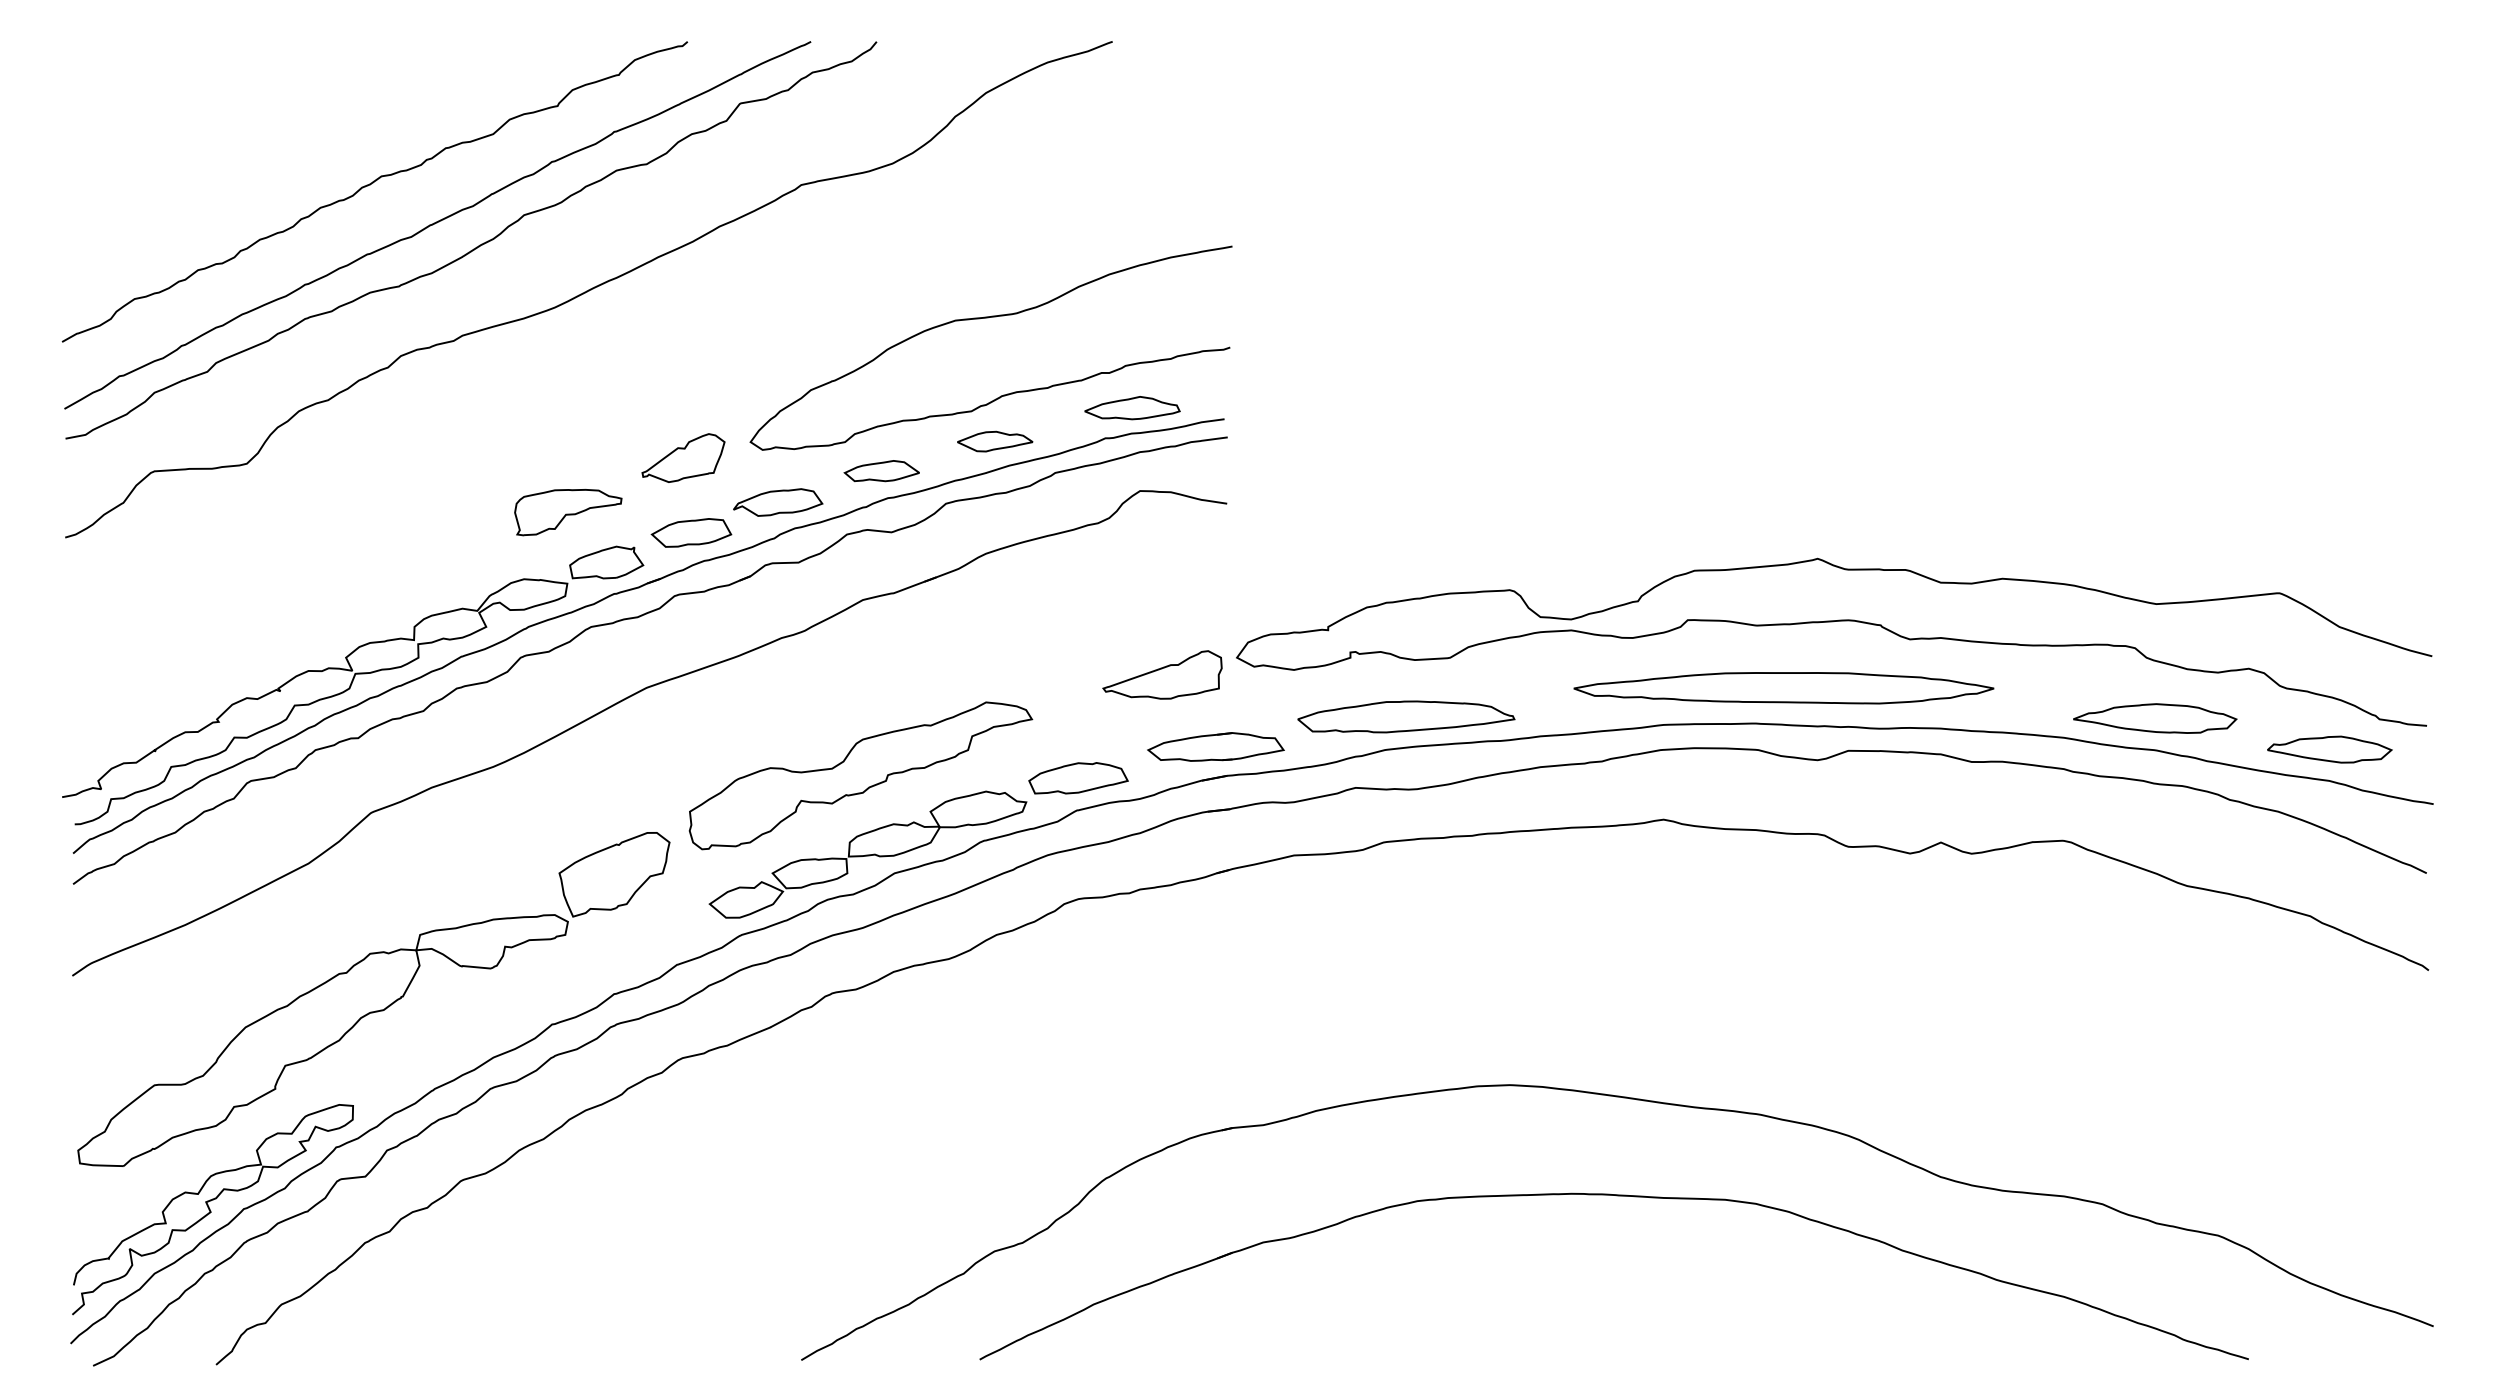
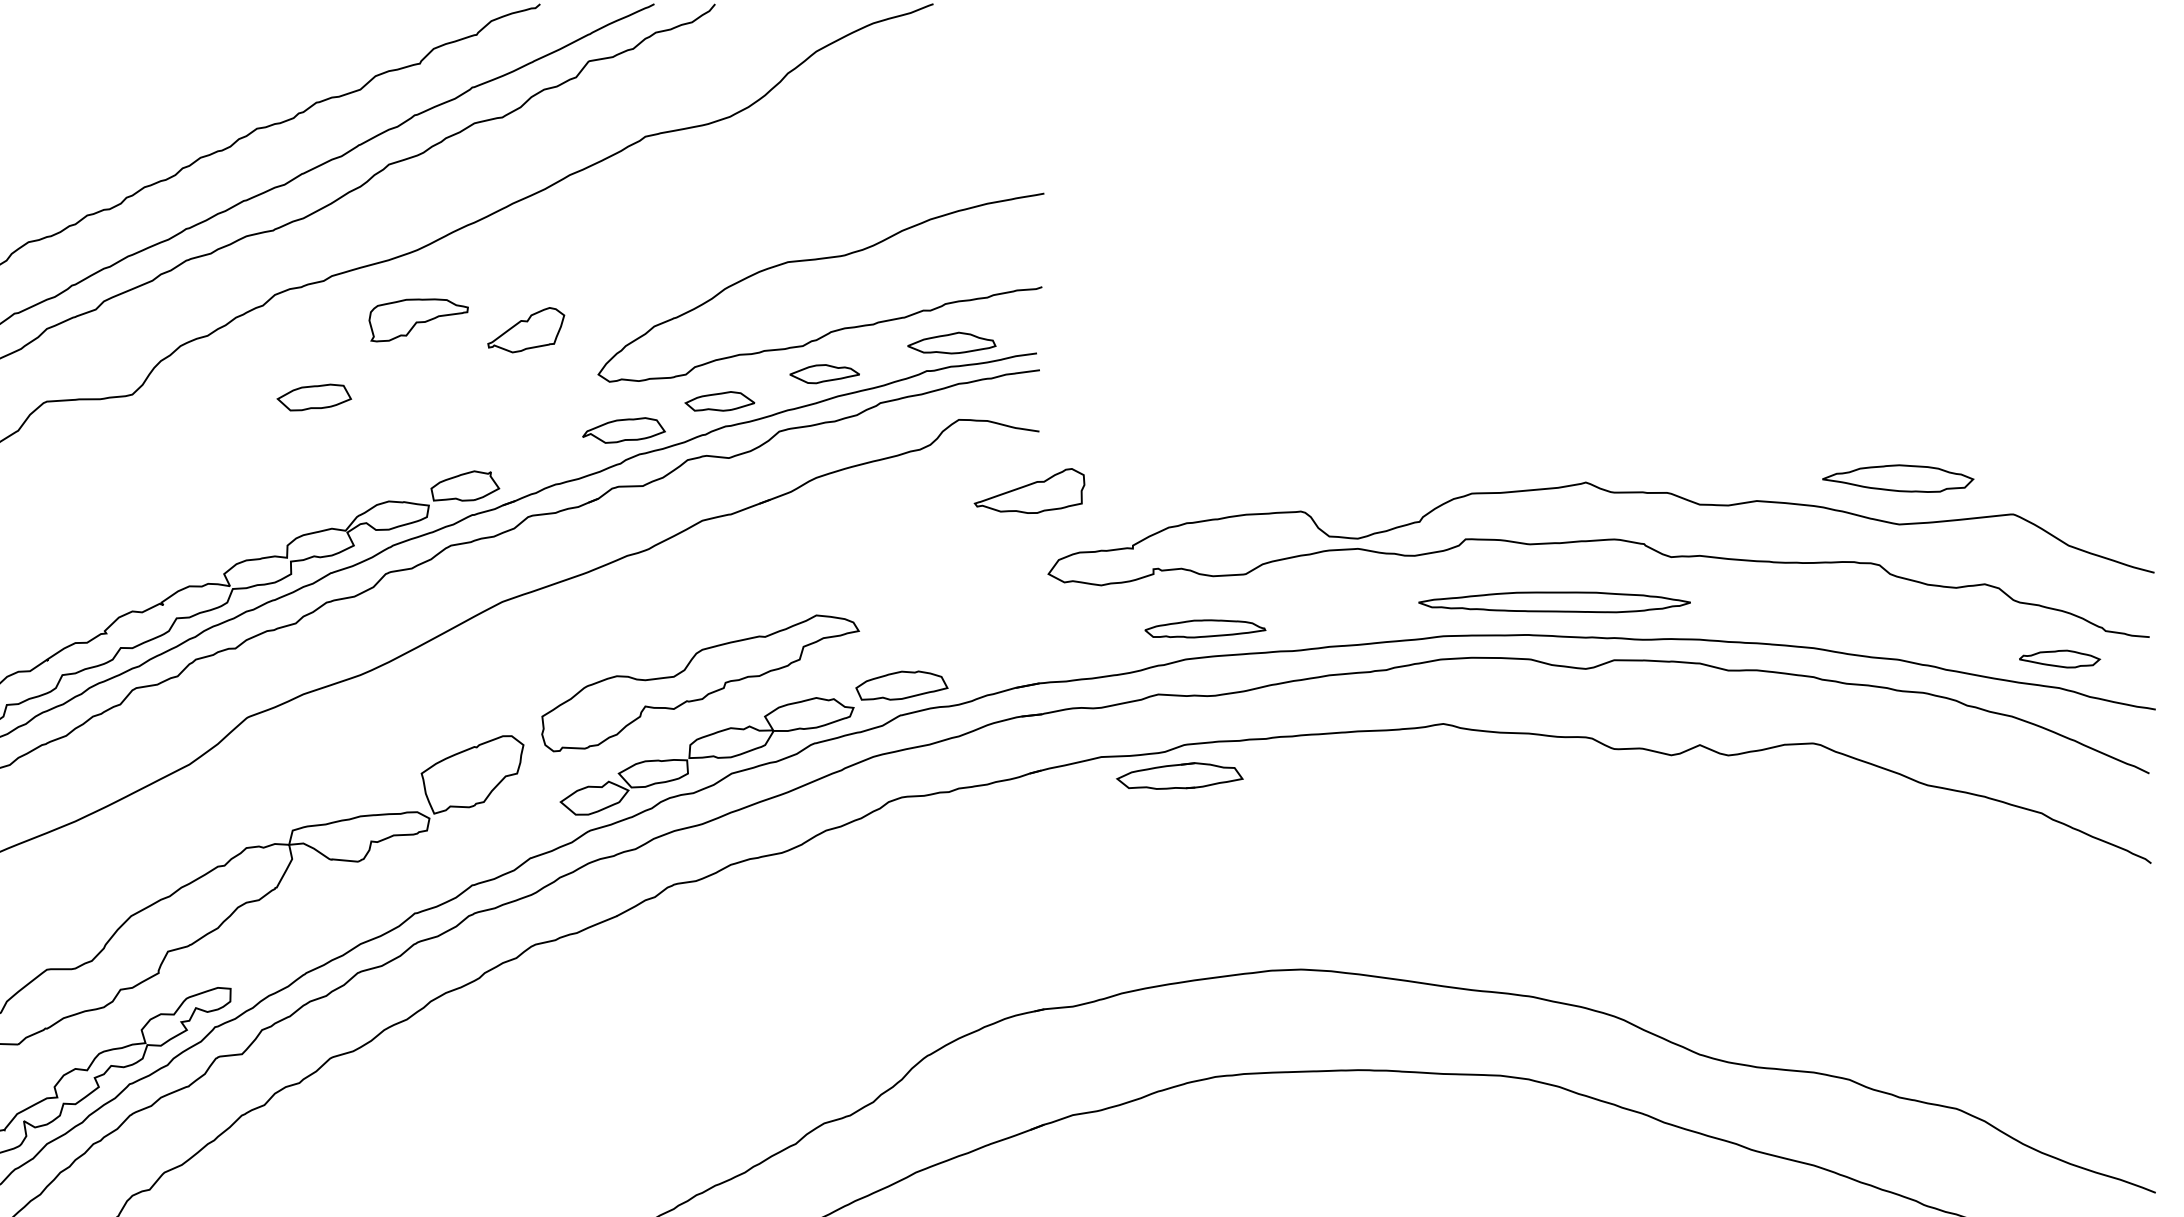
part: (683, 457) -> (526, 329), moved
part: (568, 512) -> (418, 320), moved
part: (691, 532) -> (314, 397), moved
part: (1162, 674) -> (1029, 490), moved
part: (1783, 688) -> (1554, 602), size x0.7
part: (1406, 716) -> (1205, 628), size x0.6
part: (2155, 718) -> (1898, 478), moved
part: (1215, 746) -> (1179, 775), moved
part: (2329, 749) -> (2059, 659), size x0.7

